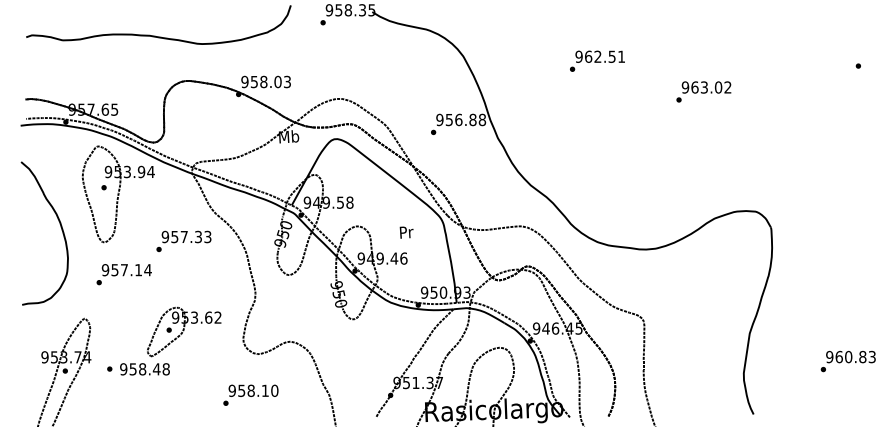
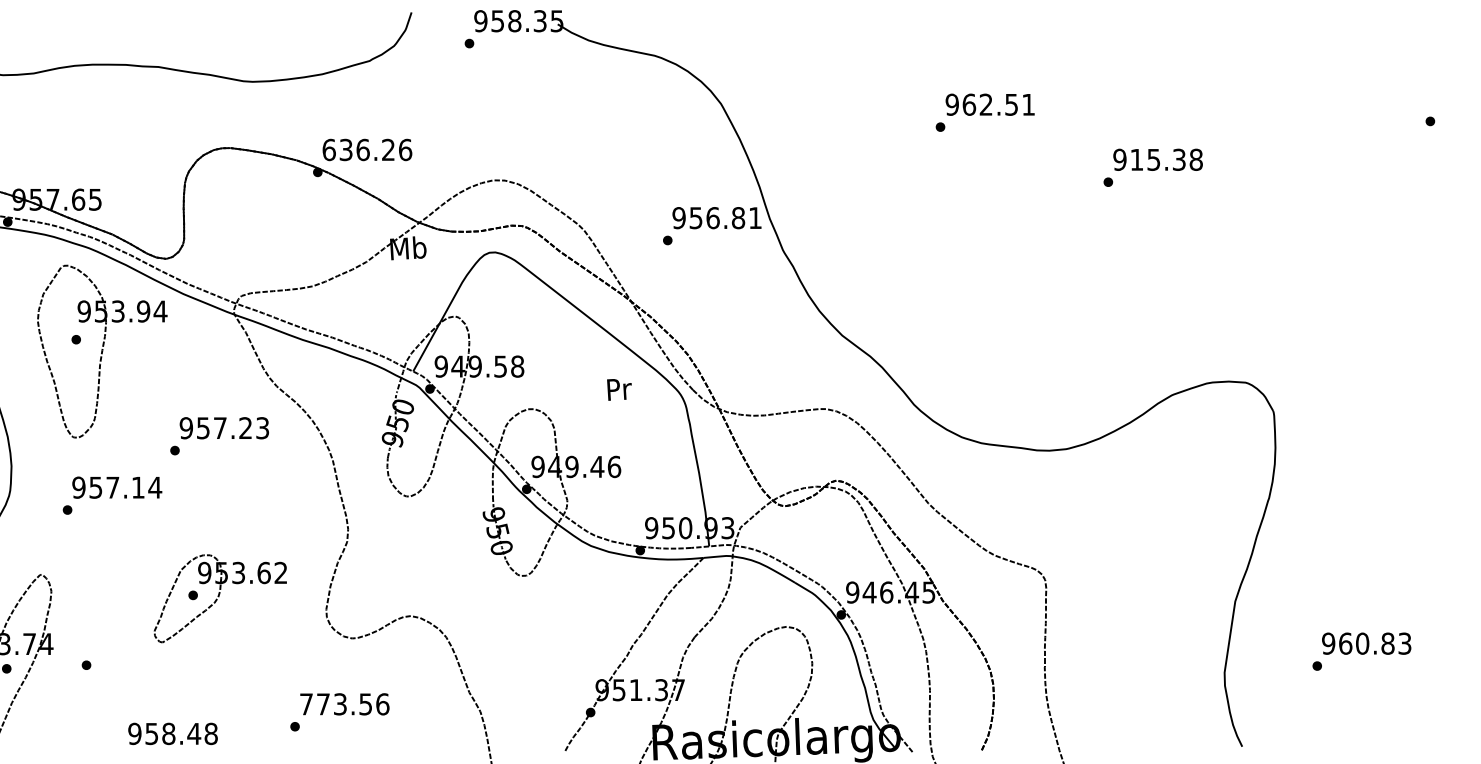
text: (597, 60) -> (985, 111), moved
text: (266, 81) -> (367, 149), 958.03 -> 636.26
text: (711, 87) -> (1166, 159), 963.02 -> 915.38
text: (482, 119) -> (755, 217), 956.88 -> 956.81
text: (406, 232) -> (619, 389), moved
text: (198, 237) -> (245, 429), 957.33 -> 957.23
text: (847, 361) -> (1360, 651), moved
text: (144, 369) -> (172, 734), moved
text: (253, 390) -> (344, 703), 958.10 -> 773.56

